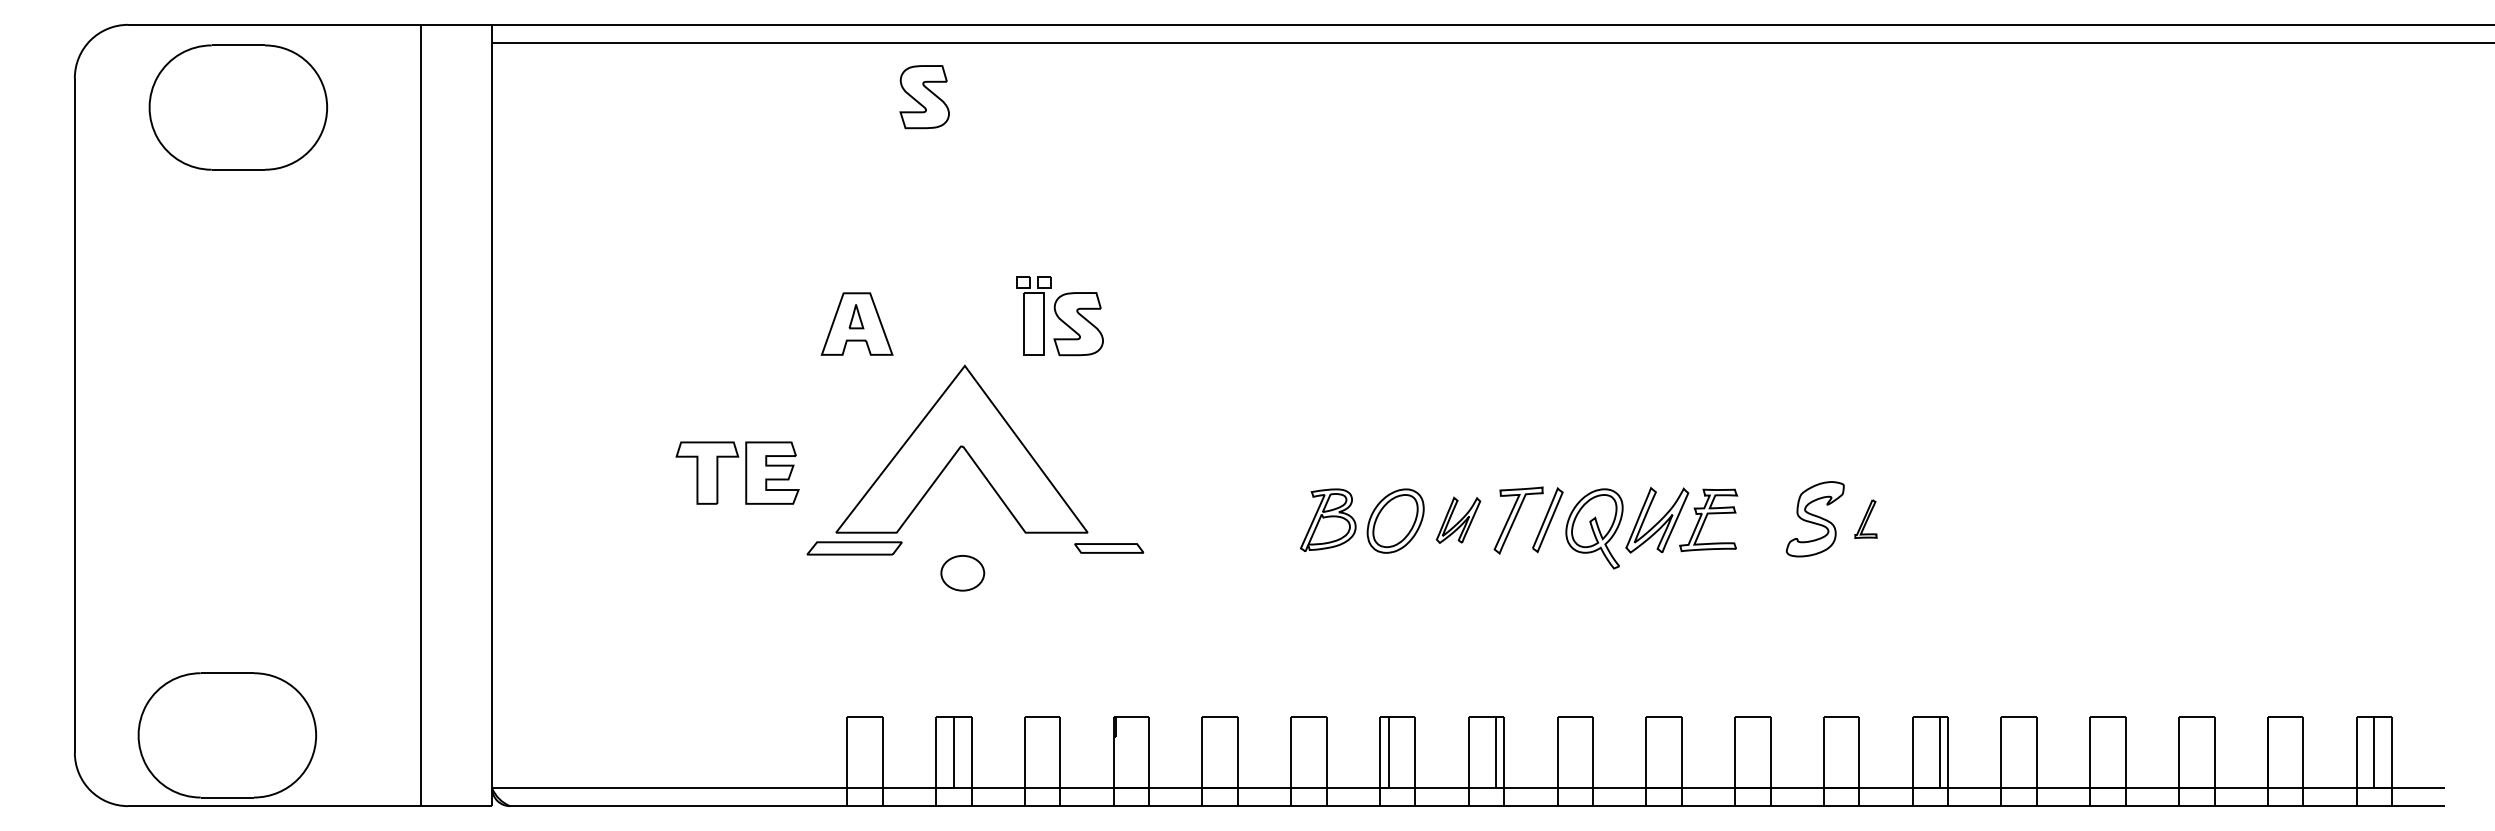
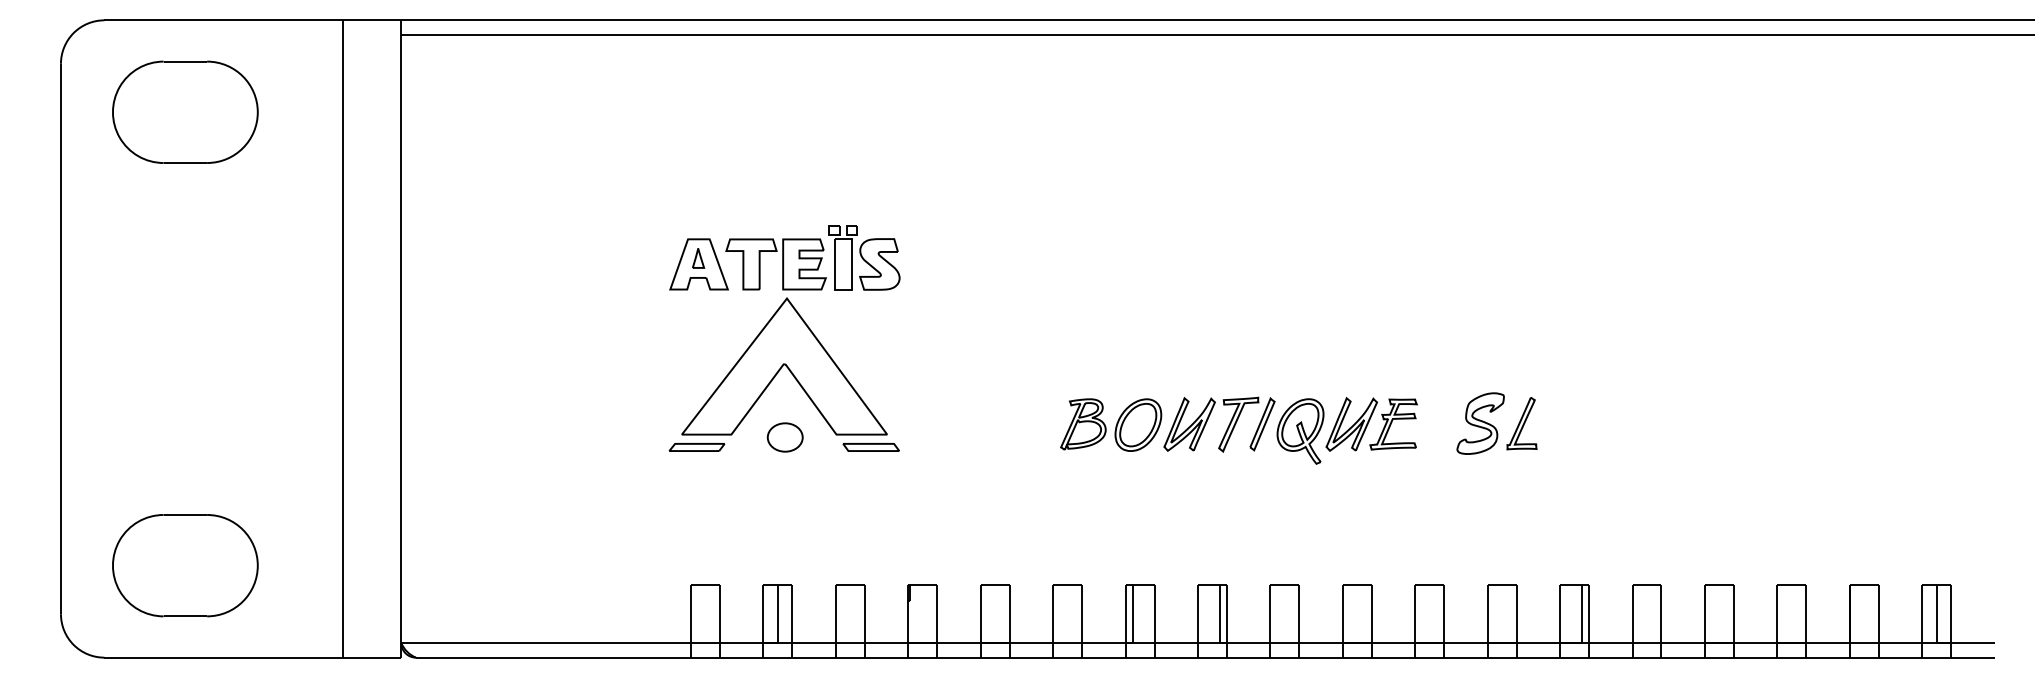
part: (924, 97) -> (754, 79), removed
part: (238, 107) -> (185, 112), moved
part: (745, 472) -> (782, 263), moved
part: (1865, 518) -> (1521, 423), size x1.67
part: (1458, 520) -> (1189, 424), size x1.43
part: (854, 548) -> (696, 447), size x0.71
part: (1109, 548) -> (871, 447), moved
part: (962, 573) -> (785, 437), moved
part: (227, 735) -> (185, 565), moved

